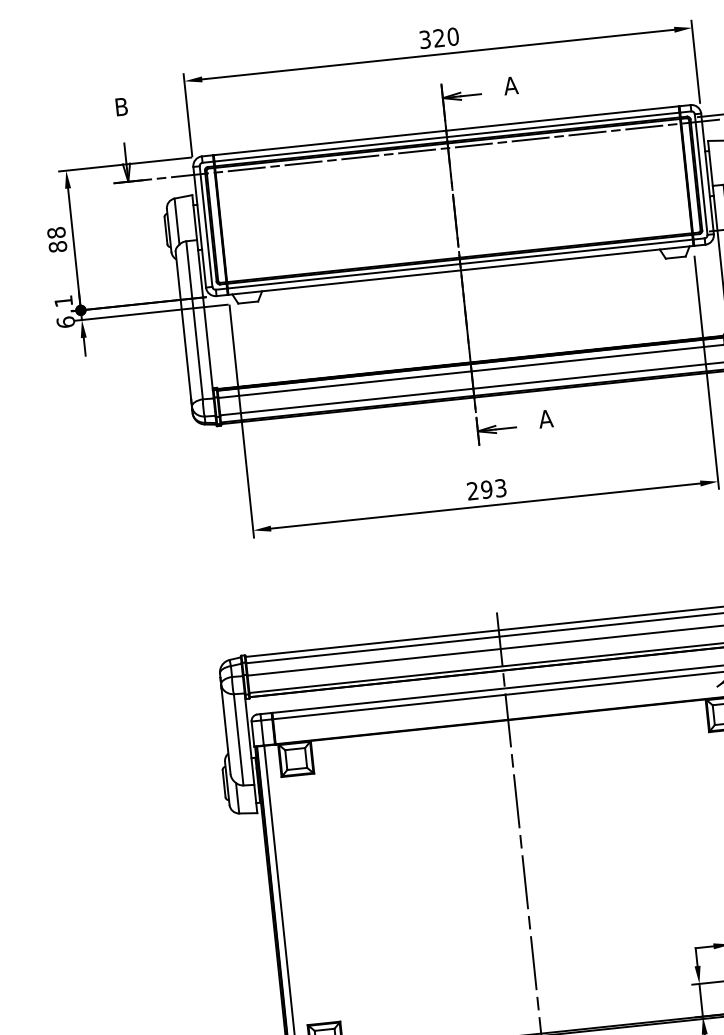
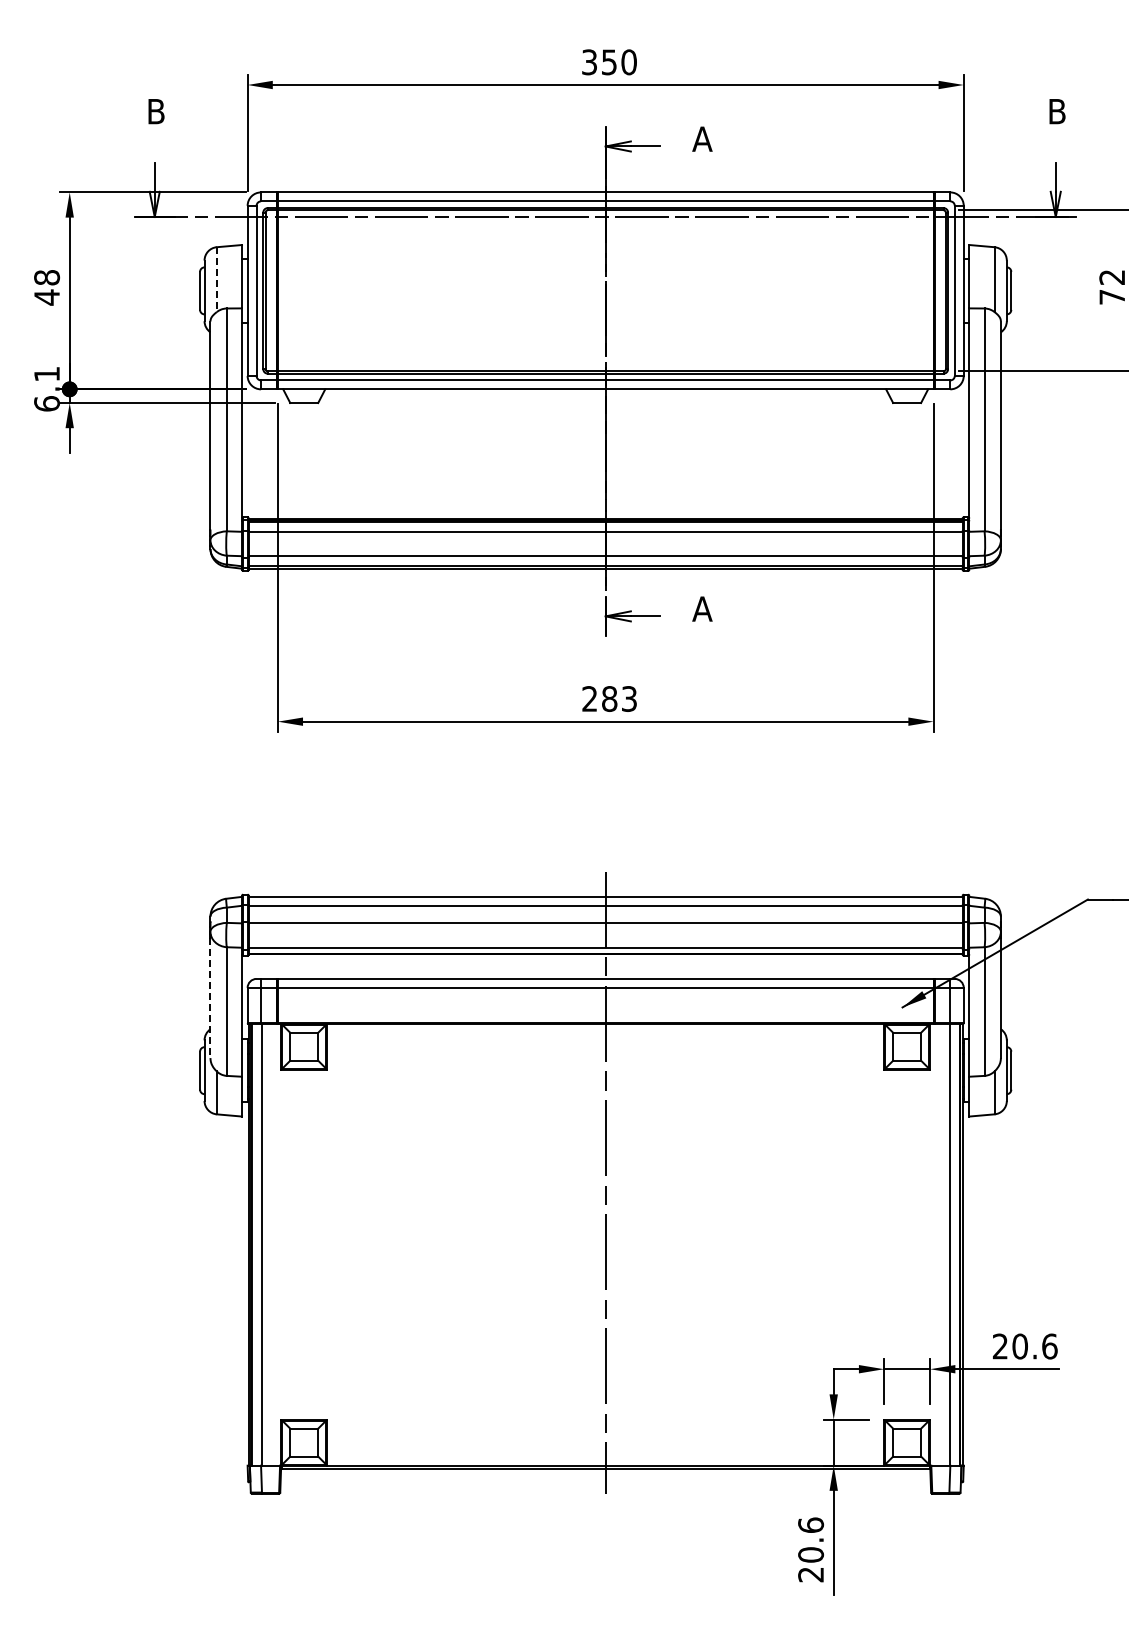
text: (438, 38) -> (608, 62), 320 -> 350
line: (176, 222) -> (216, 280), solid -> dashed
text: (58, 246) -> (47, 297), 88 -> 48
text: (486, 489) -> (609, 698), 293 -> 283
line: (226, 731) -> (210, 998), solid -> dashed

